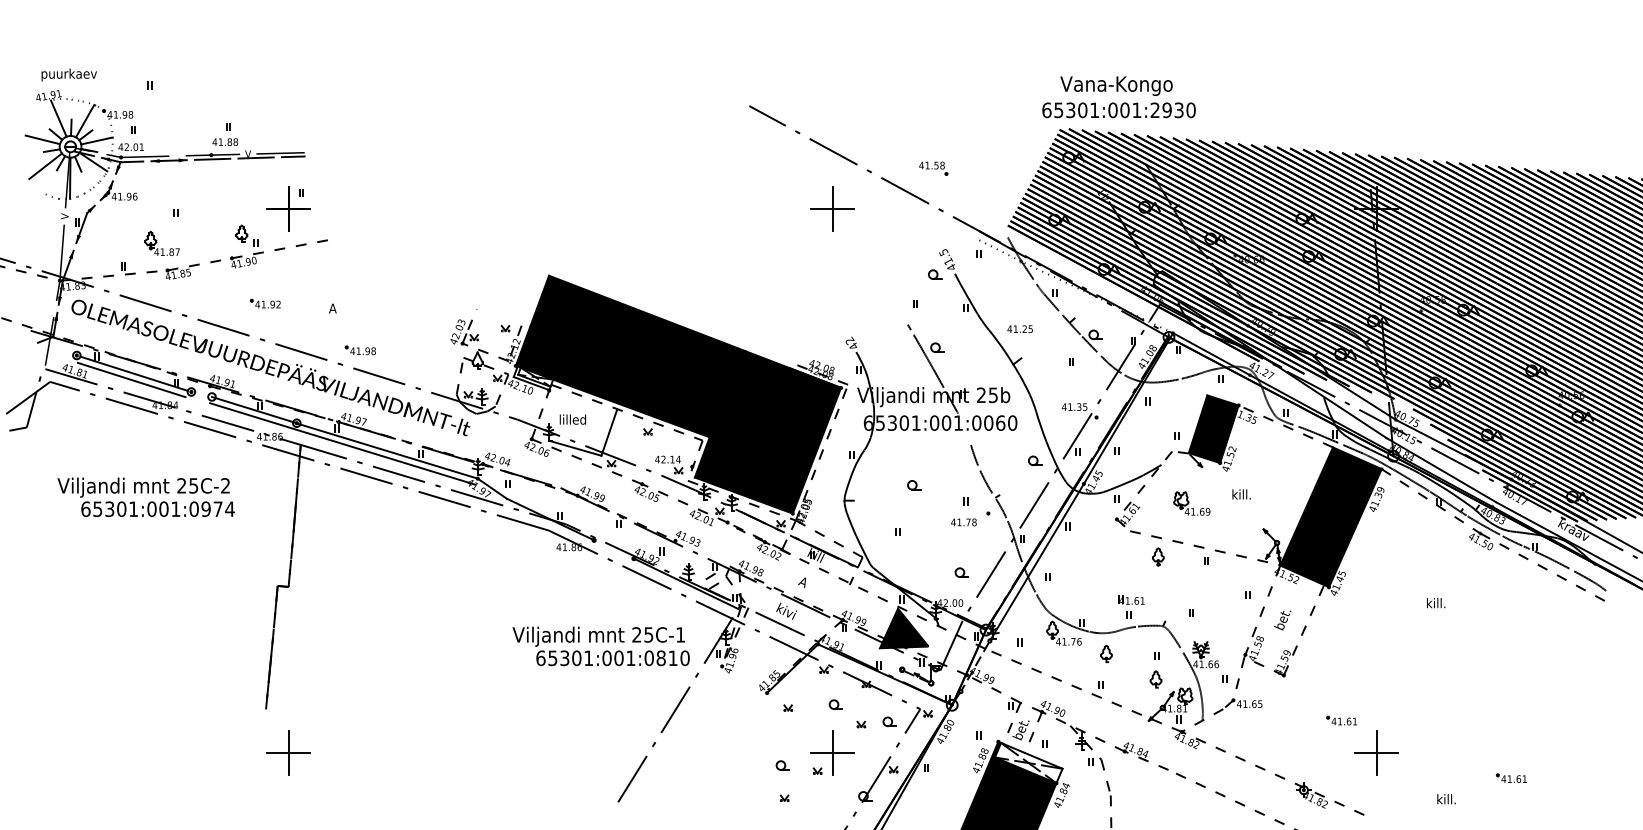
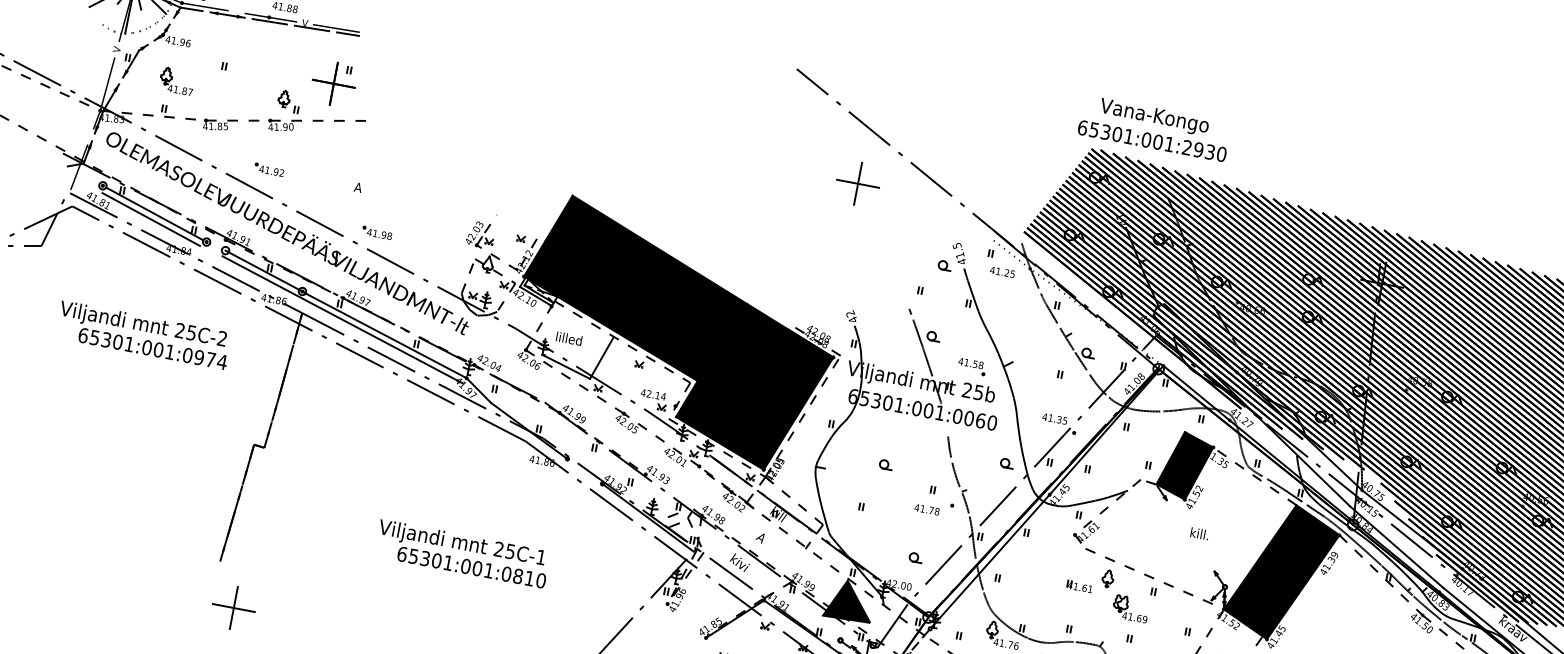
part: (933, 168) -> (971, 366), moved
part: (161, 242) -> (176, 80), moved
part: (264, 303) -> (268, 169), moved
text: (1019, 328) -> (1002, 271), moved
part: (1191, 503) -> (1130, 608), moved
part: (1131, 599) -> (1079, 585), moved
text: (600, 646) -> (461, 553), moved

